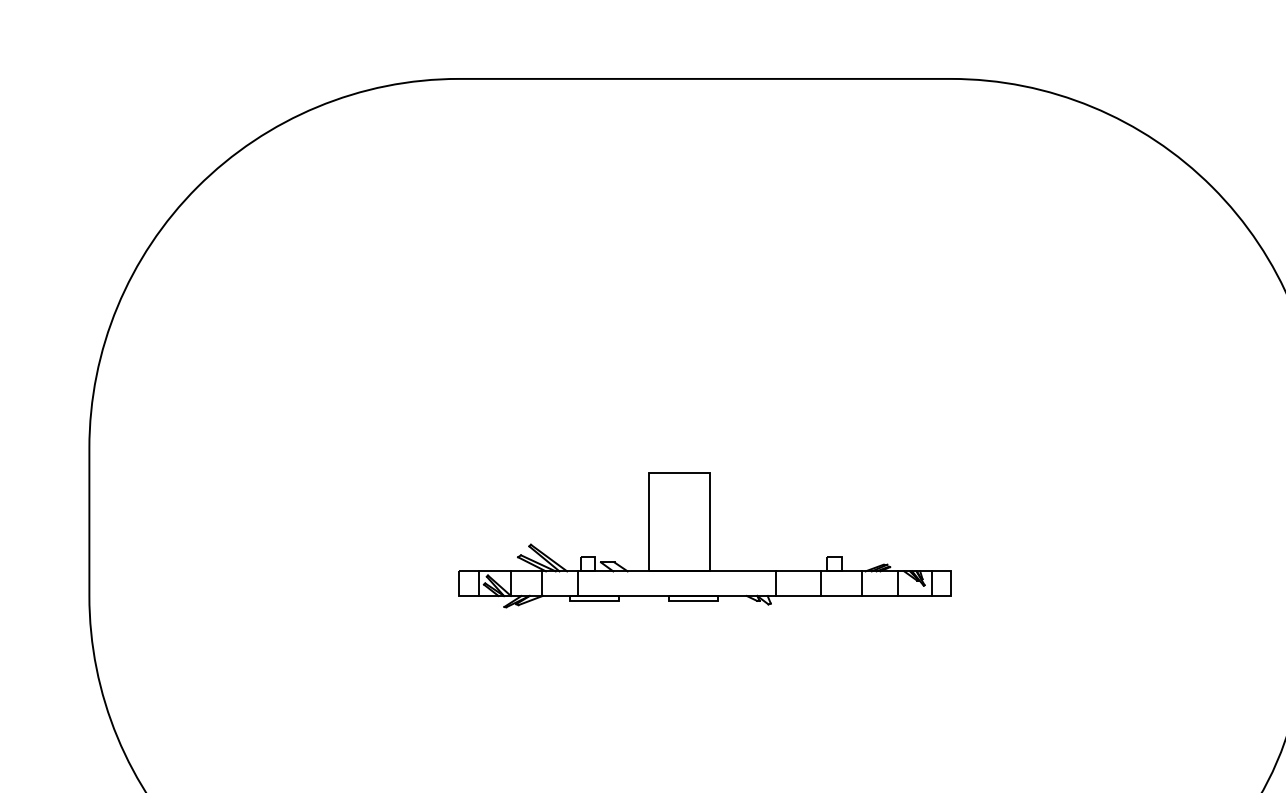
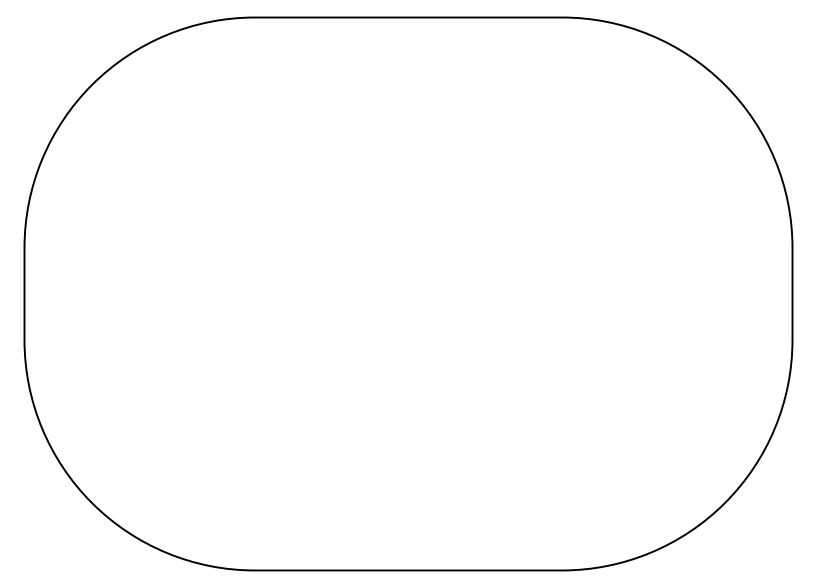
part: (704, 540) -> (408, 305), removed

